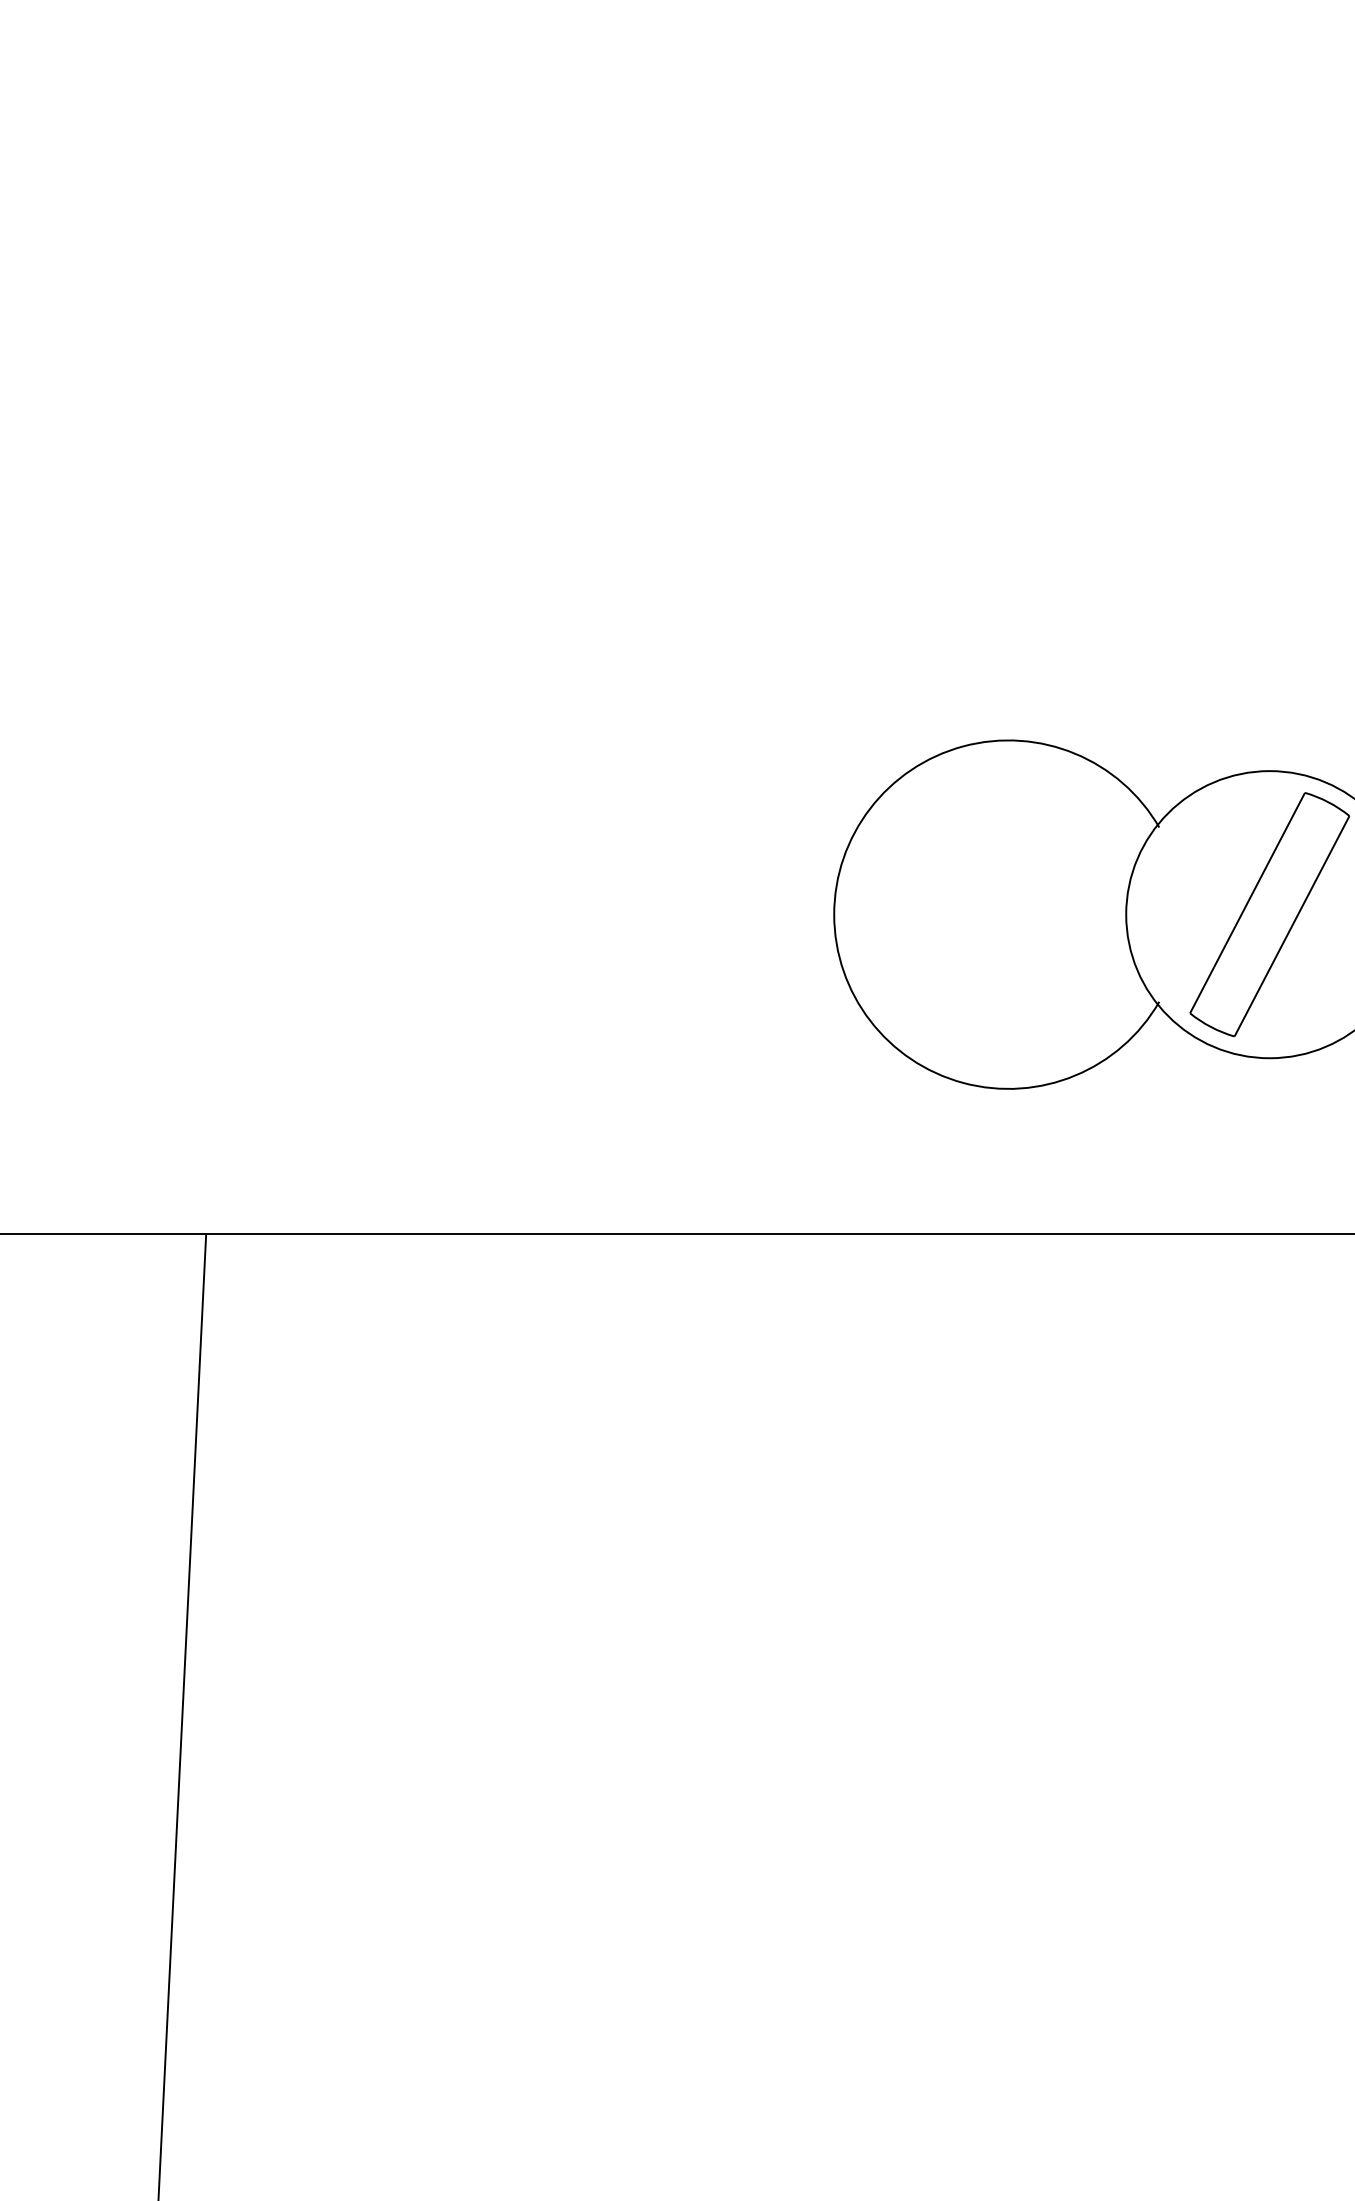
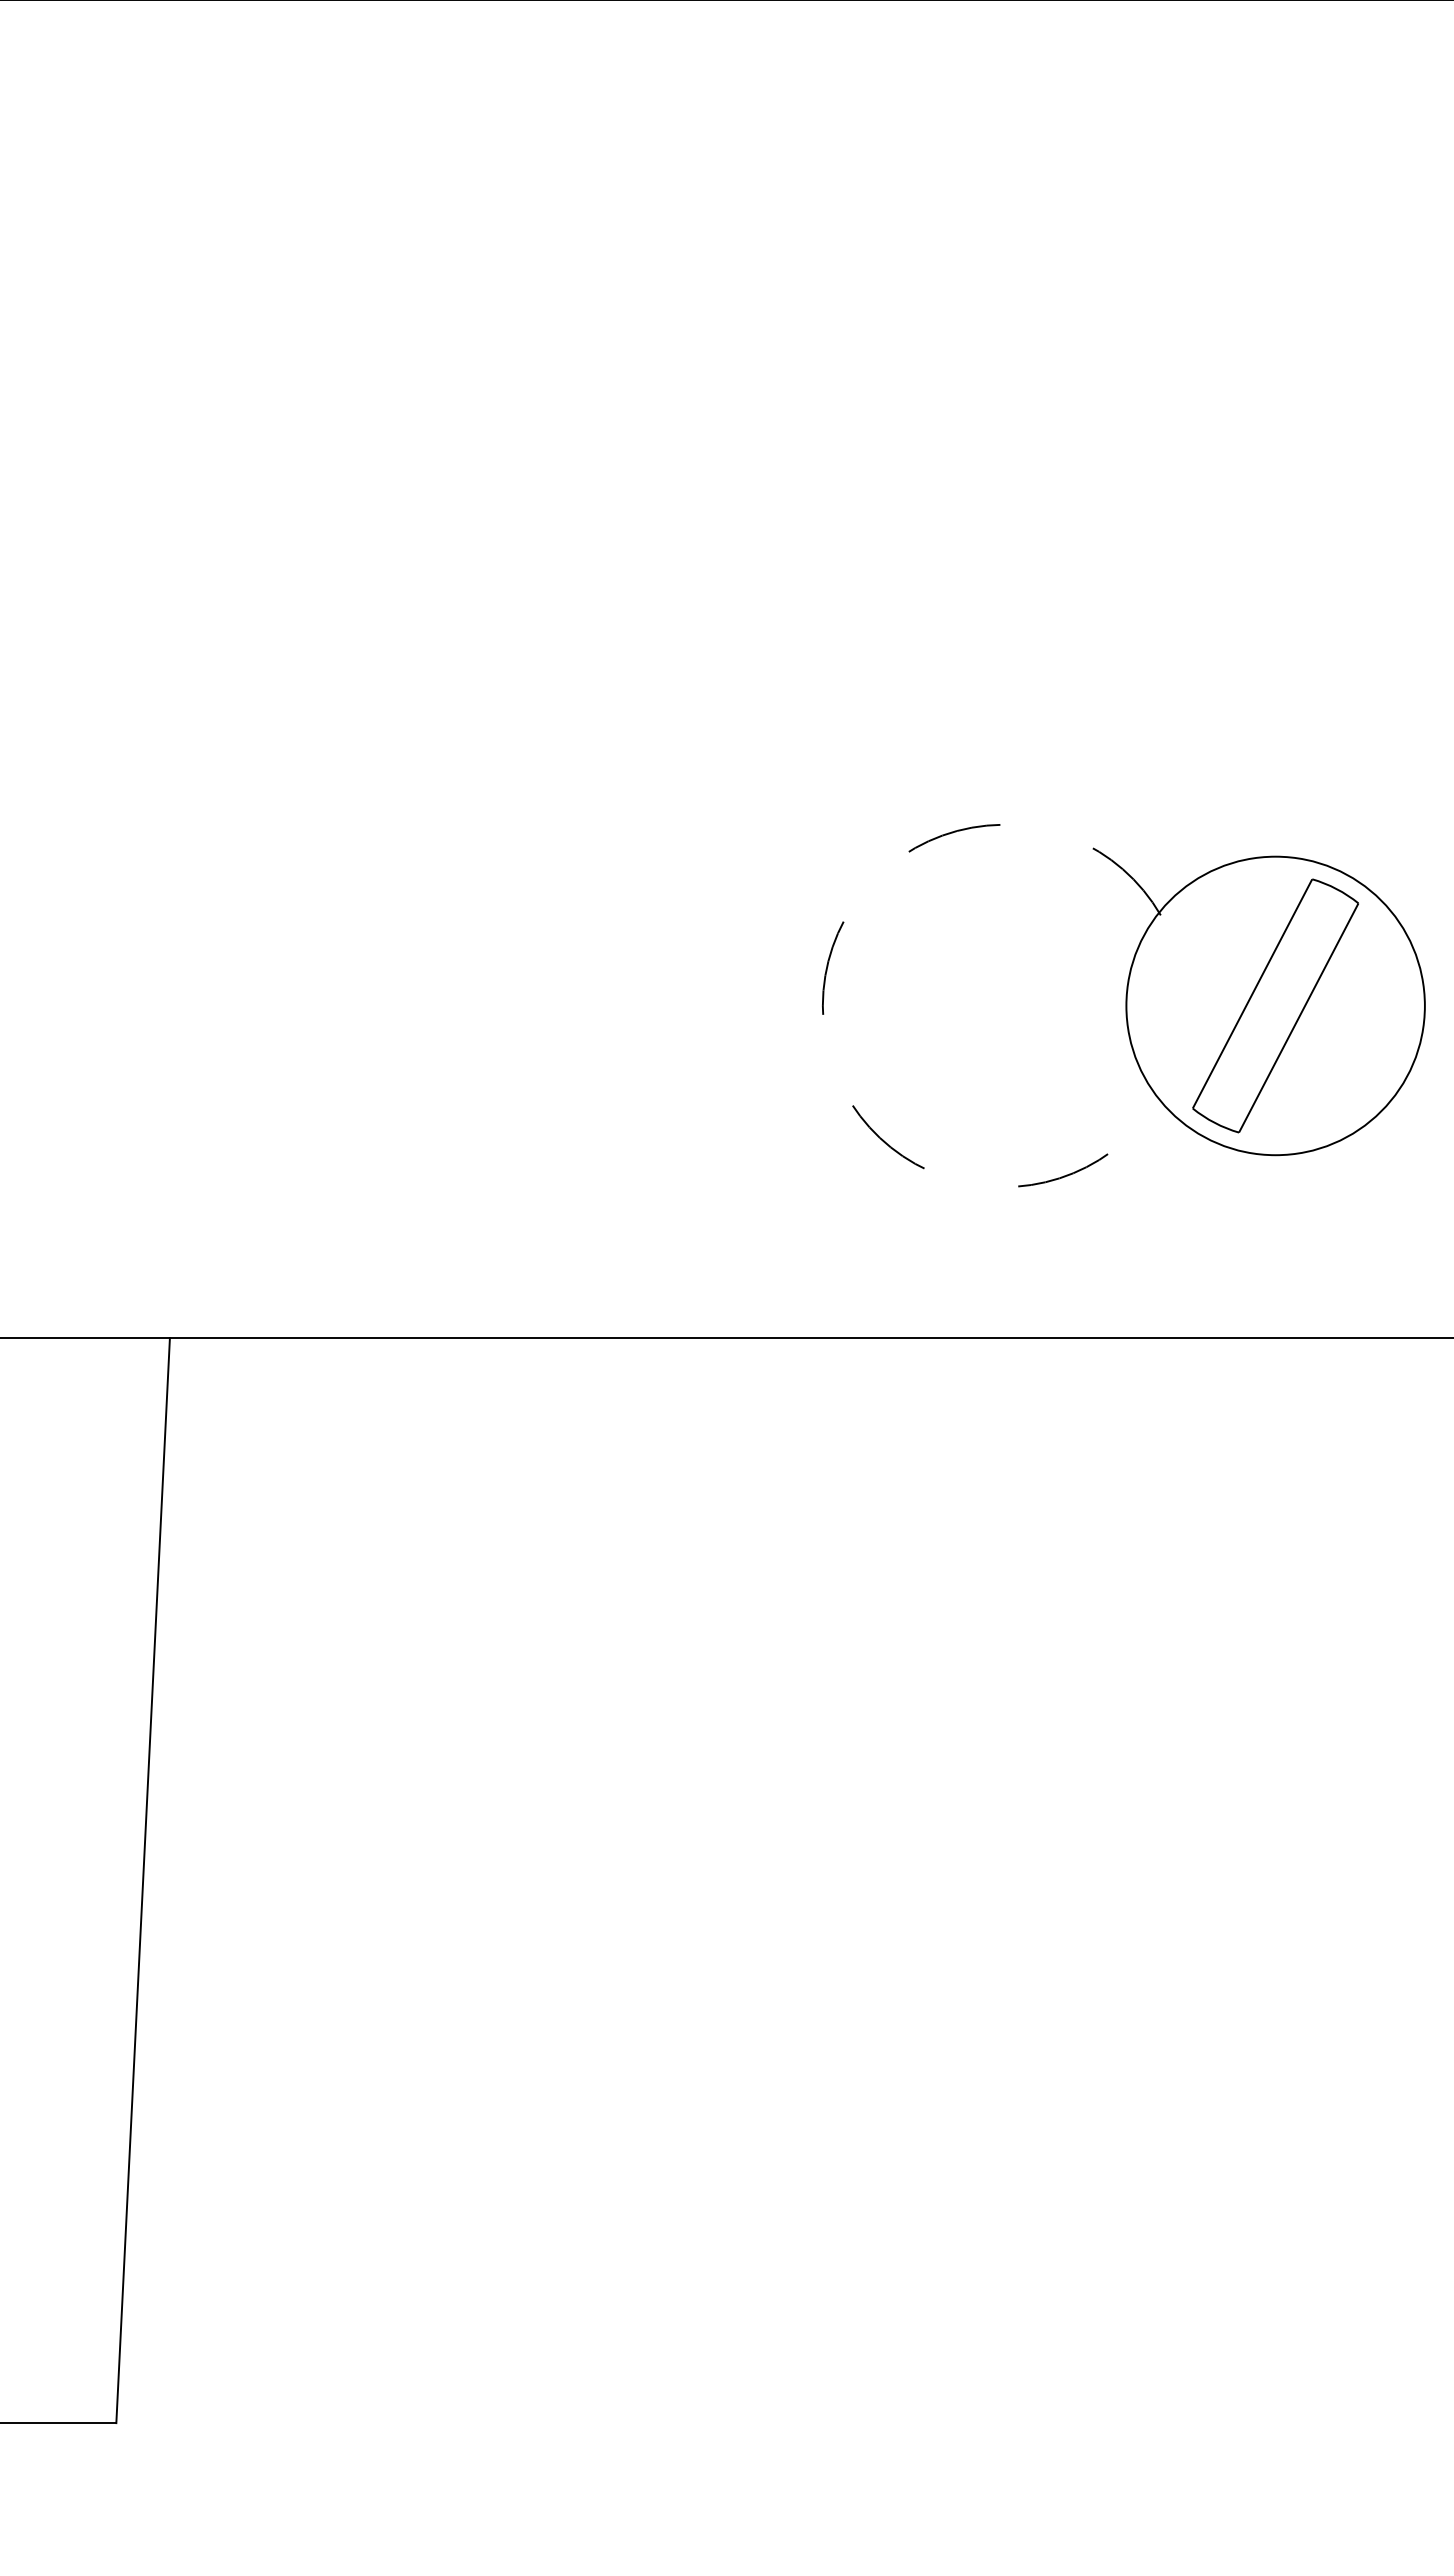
arc: (833, 914) -> (822, 1005), solid -> dashed

